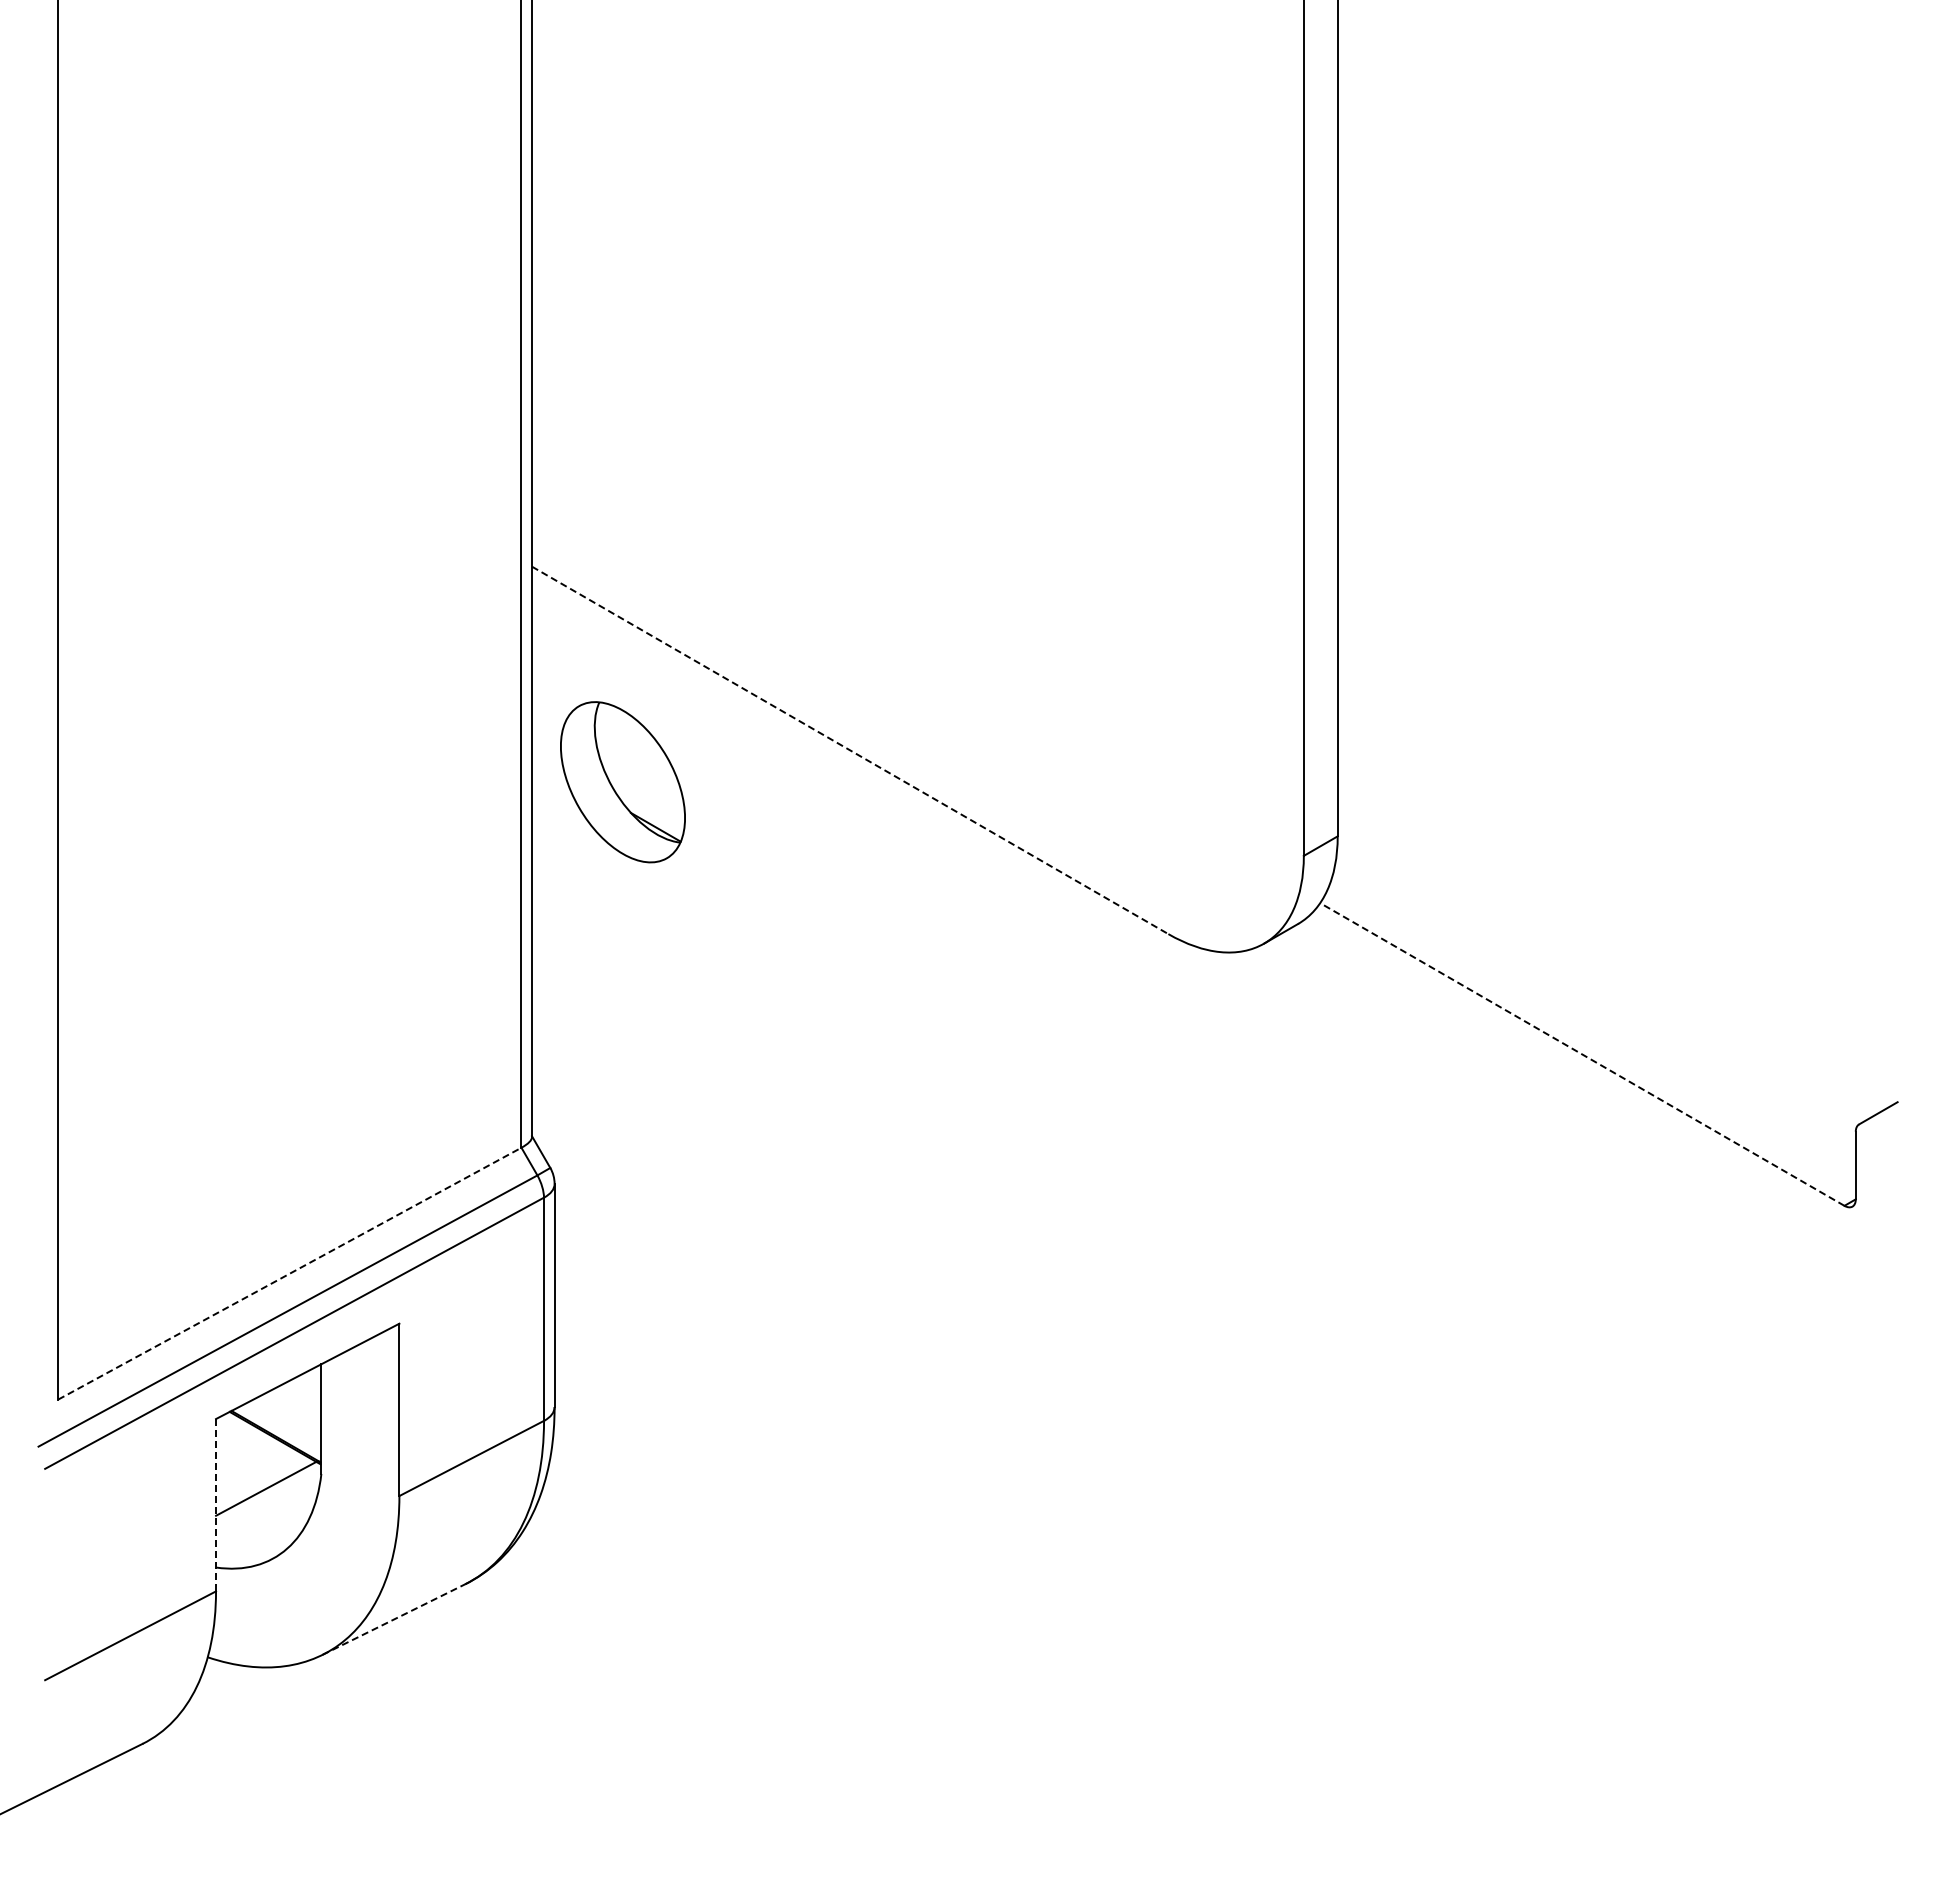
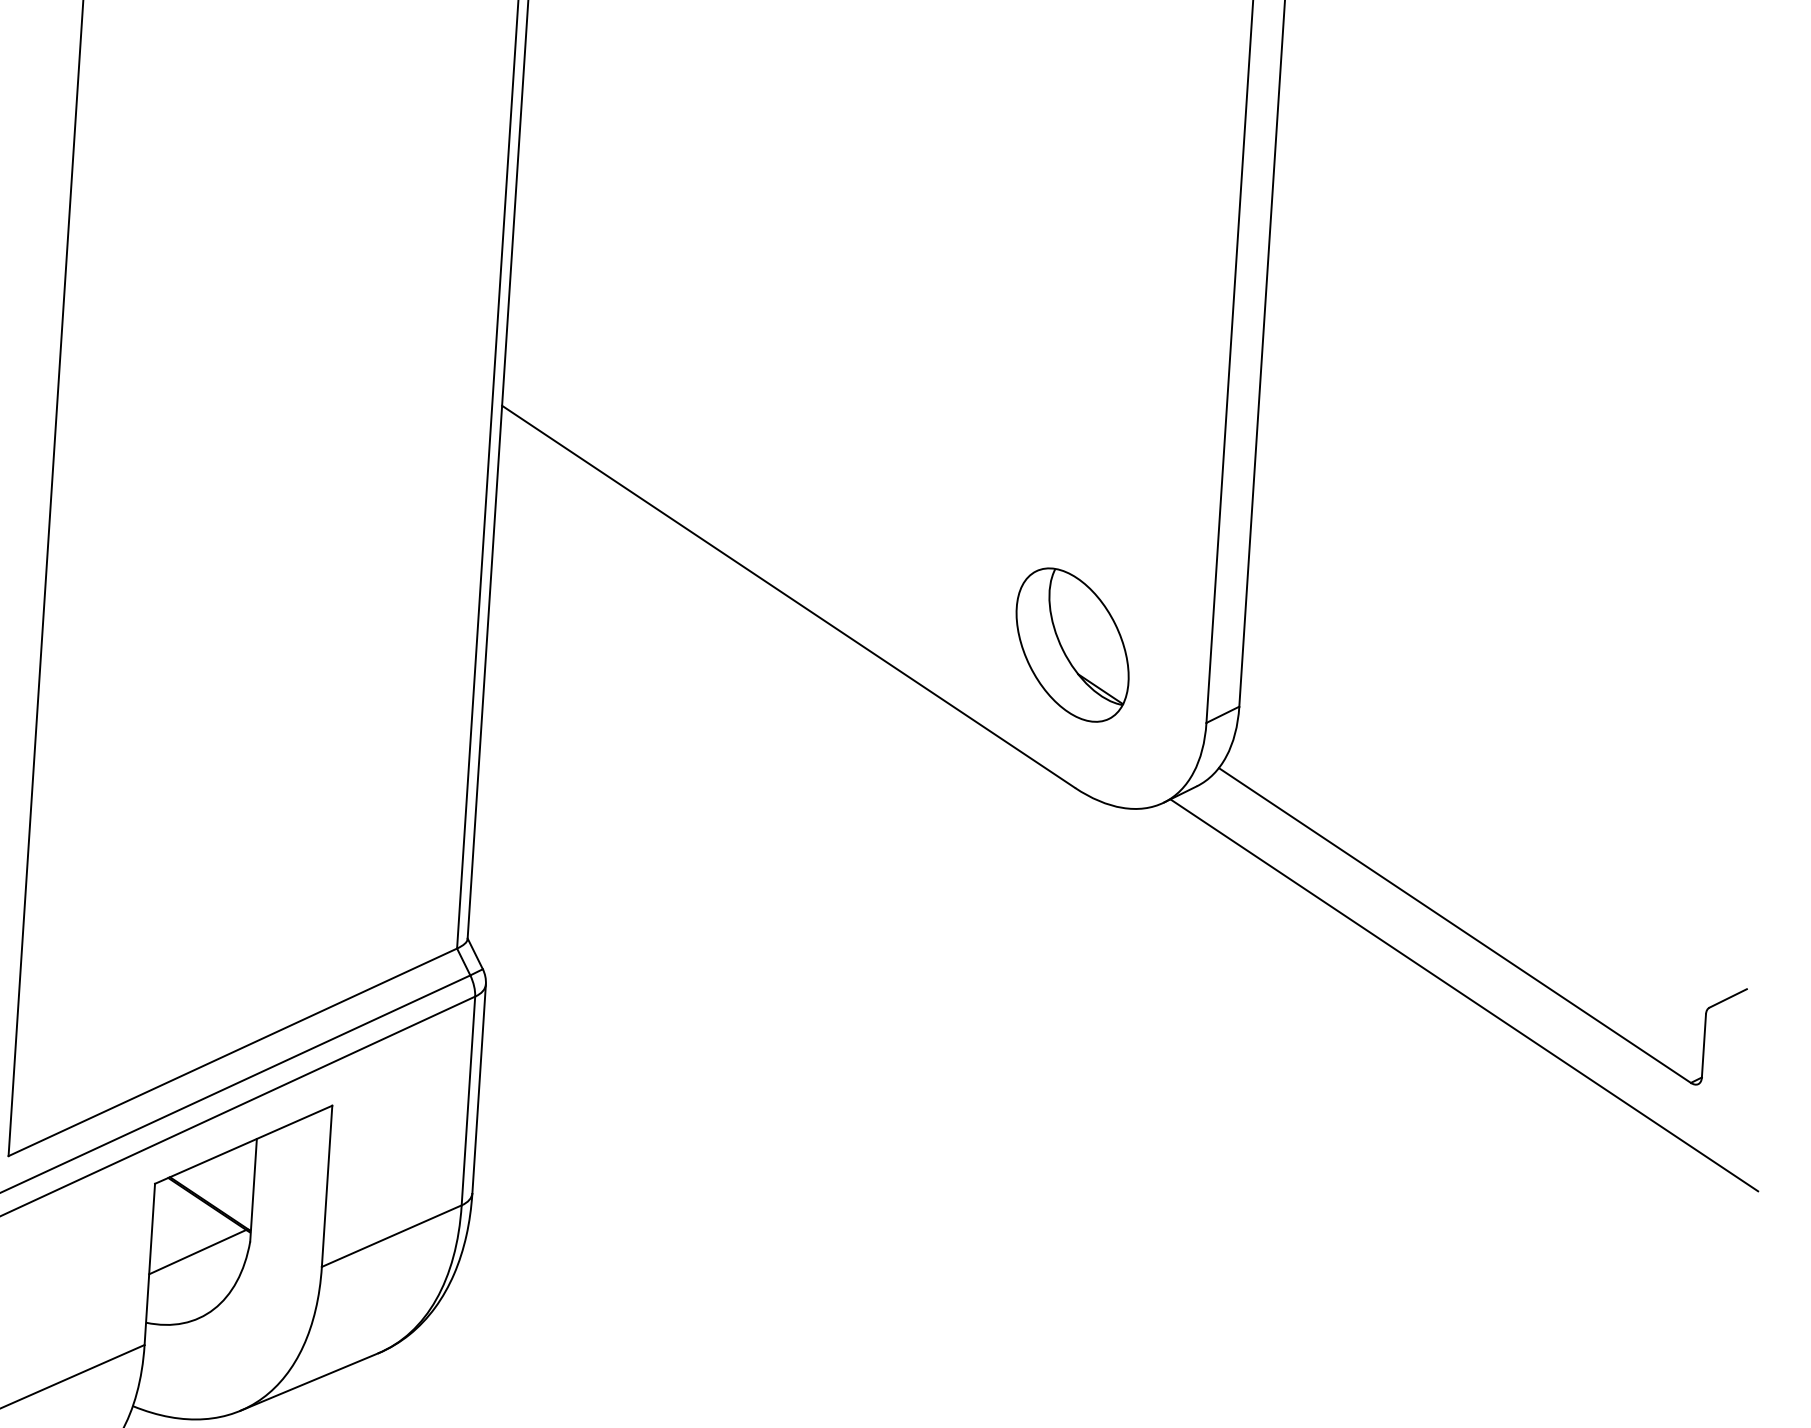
line: (850, 750) -> (788, 596), dashed -> solid
part: (622, 782) -> (1072, 645), moved
line: (1582, 1054) -> (1455, 925), dashed -> solid
line: (1596, 1127) -> (1463, 994), added
line: (289, 1273) -> (232, 1052), dashed -> solid
line: (216, 1504) -> (150, 1263), dashed -> solid
line: (393, 1619) -> (308, 1382), dashed -> solid

